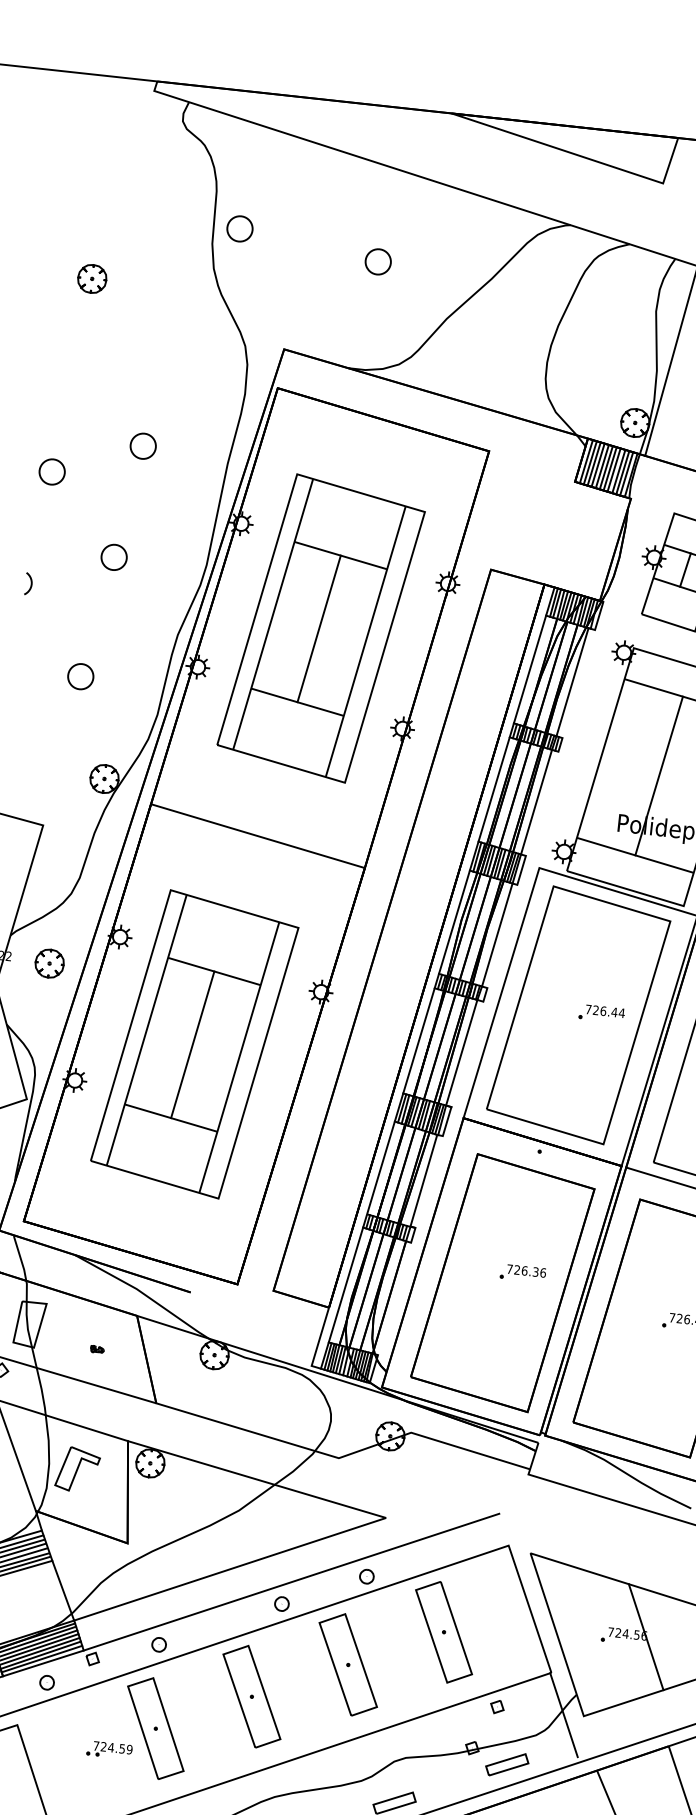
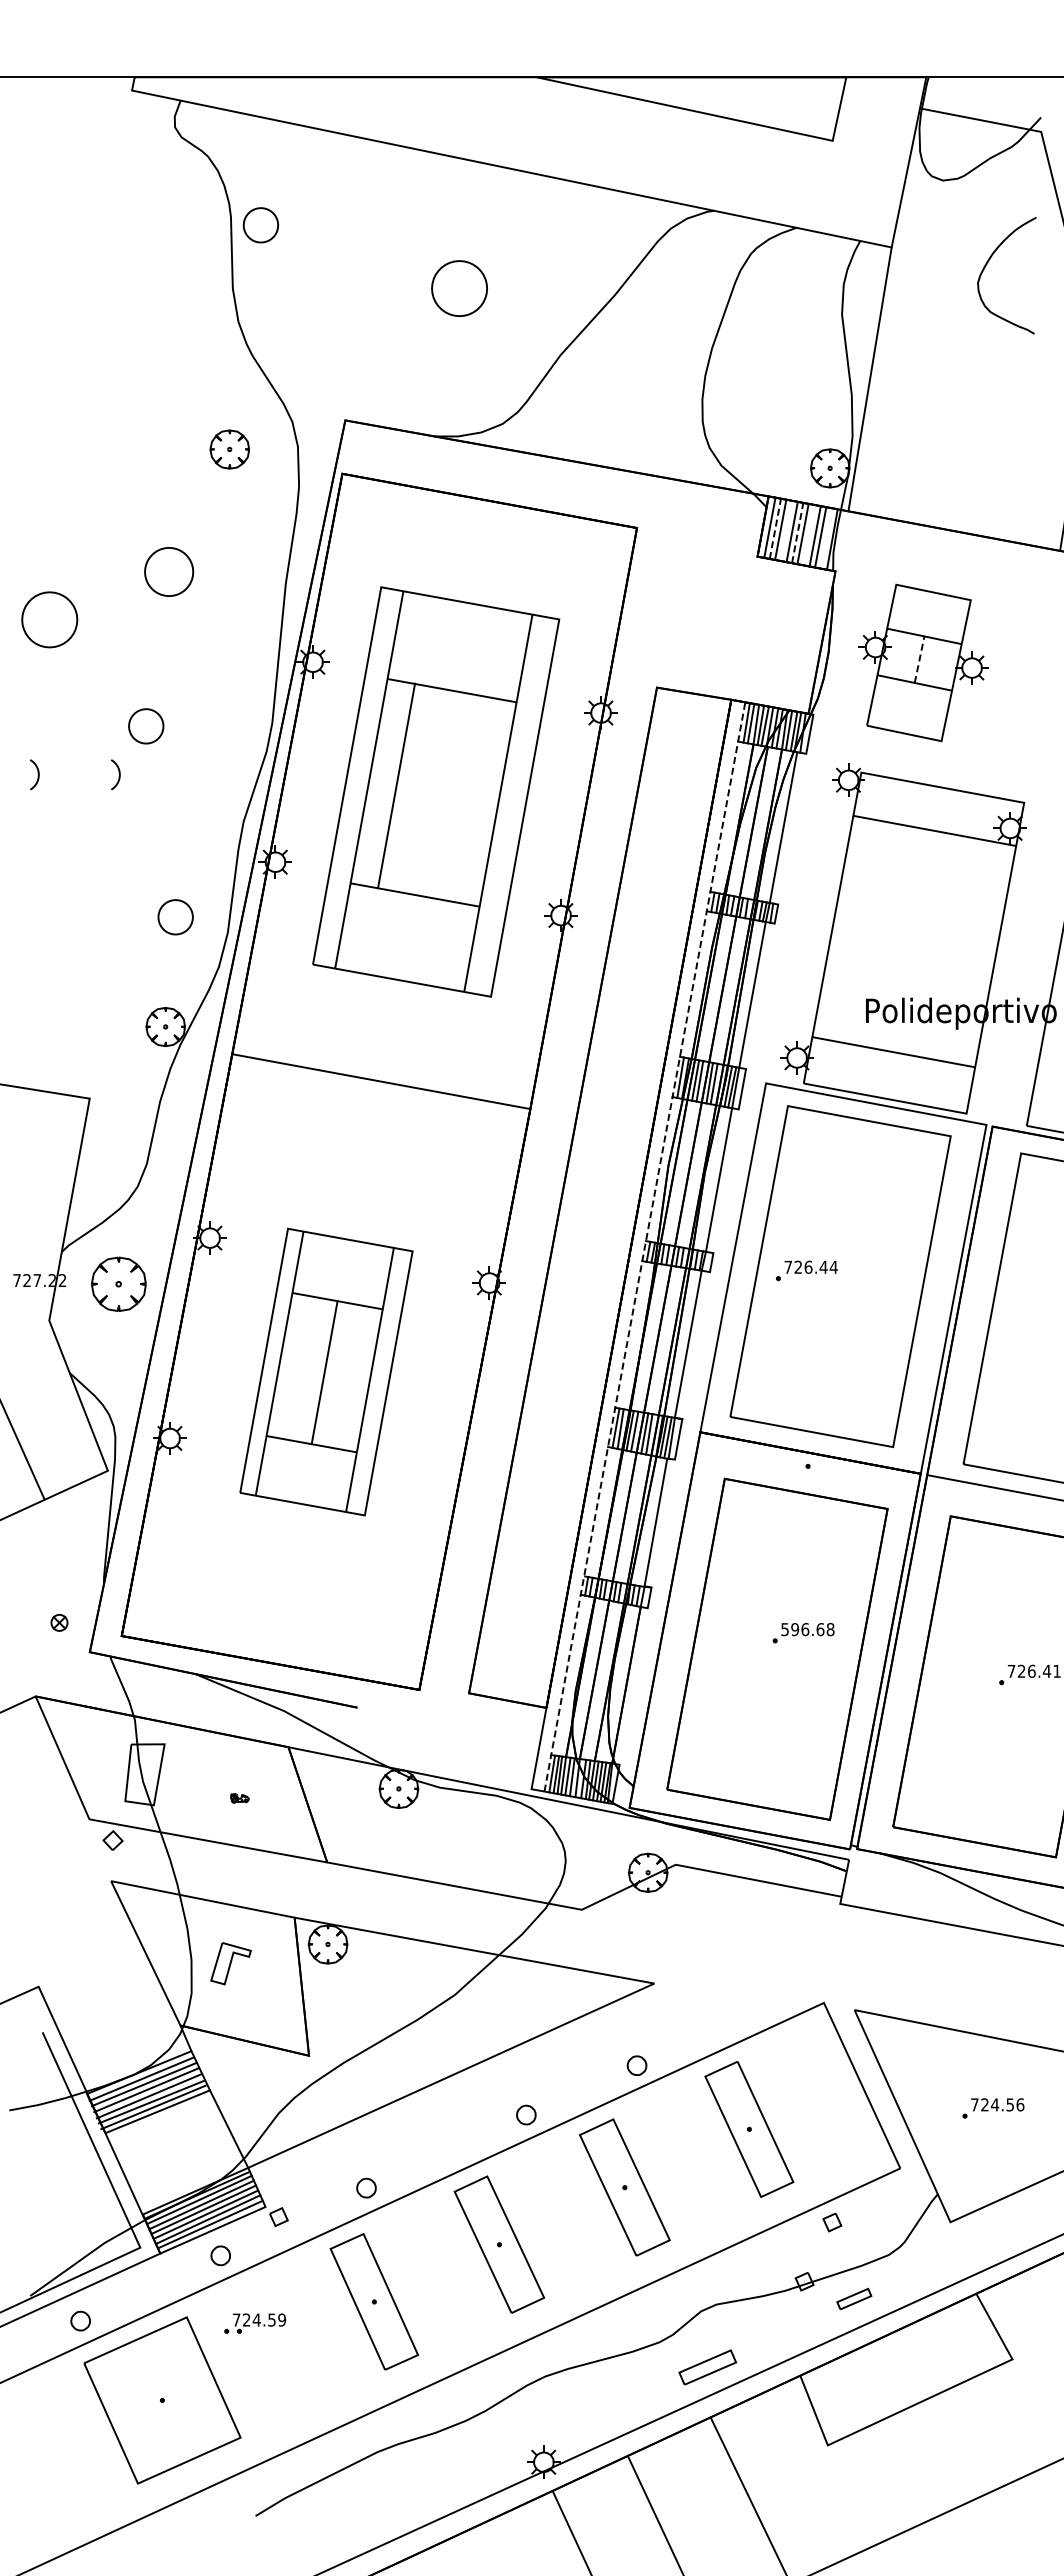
part: (239, 229) -> (260, 225), moved
part: (378, 261) -> (459, 288), size x1.6
part: (92, 278) -> (229, 449), moved
part: (143, 445) -> (169, 571), size x1.4
line: (590, 462) -> (775, 528), solid -> dashed
line: (597, 464) -> (785, 530), removed
line: (606, 468) -> (797, 533), solid -> dashed
line: (614, 470) -> (808, 535), removed
part: (52, 472) -> (50, 620), size x1.6
line: (626, 473) -> (825, 538), removed
line: (685, 569) -> (919, 659), solid -> dashed
curve: (90, 589) -> (118, 773), added
line: (319, 628) -> (396, 785), moved
part: (80, 676) -> (175, 917), moved
line: (658, 775) -> (913, 941), removed
part: (49, 963) -> (118, 1284), size x1.4
line: (437, 977) -> (644, 1246), solid -> dashed
part: (601, 1013) -> (806, 1270), moved
part: (194, 1043) -> (326, 1371), size x0.7
text: (526, 1271) -> (807, 1629), 726.36 -> 596.68
part: (77, 1469) -> (230, 1963), size x0.7
line: (291, 1581) -> (535, 2083), removed
line: (645, 1637) -> (1022, 2106), removed
line: (563, 1714) -> (923, 2223), removed
part: (109, 1749) -> (254, 2323), moved
part: (507, 1764) -> (854, 2298), size x0.6

